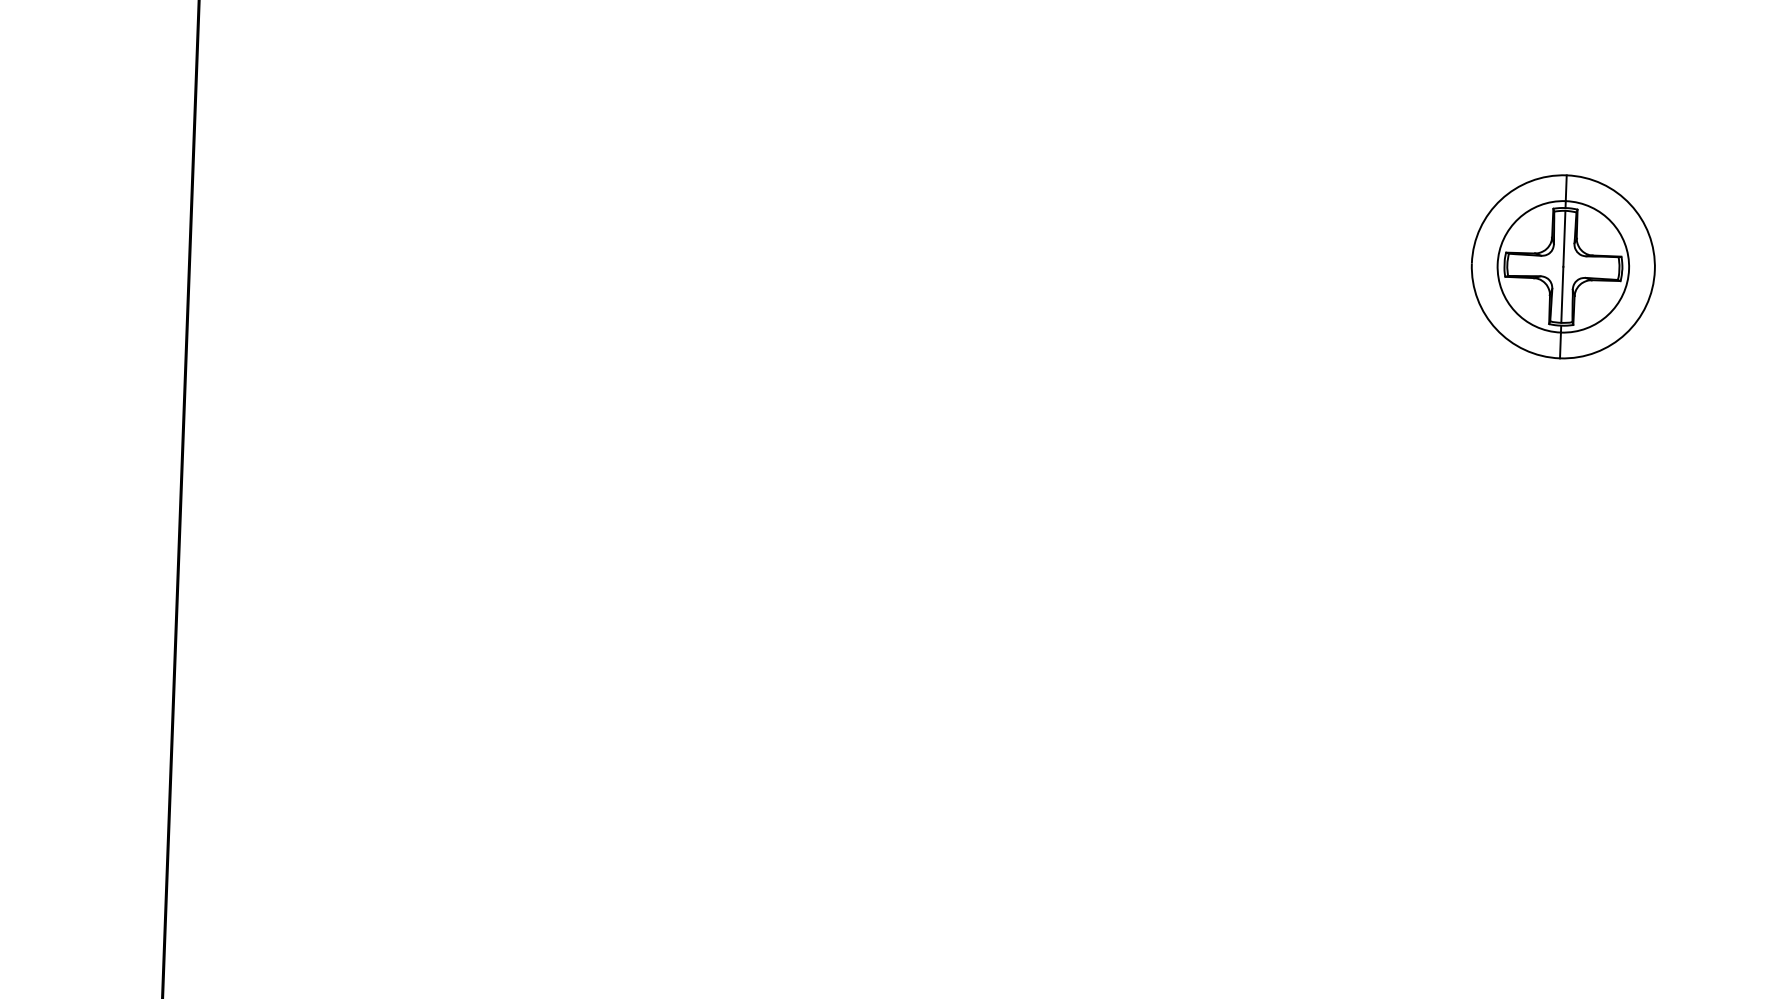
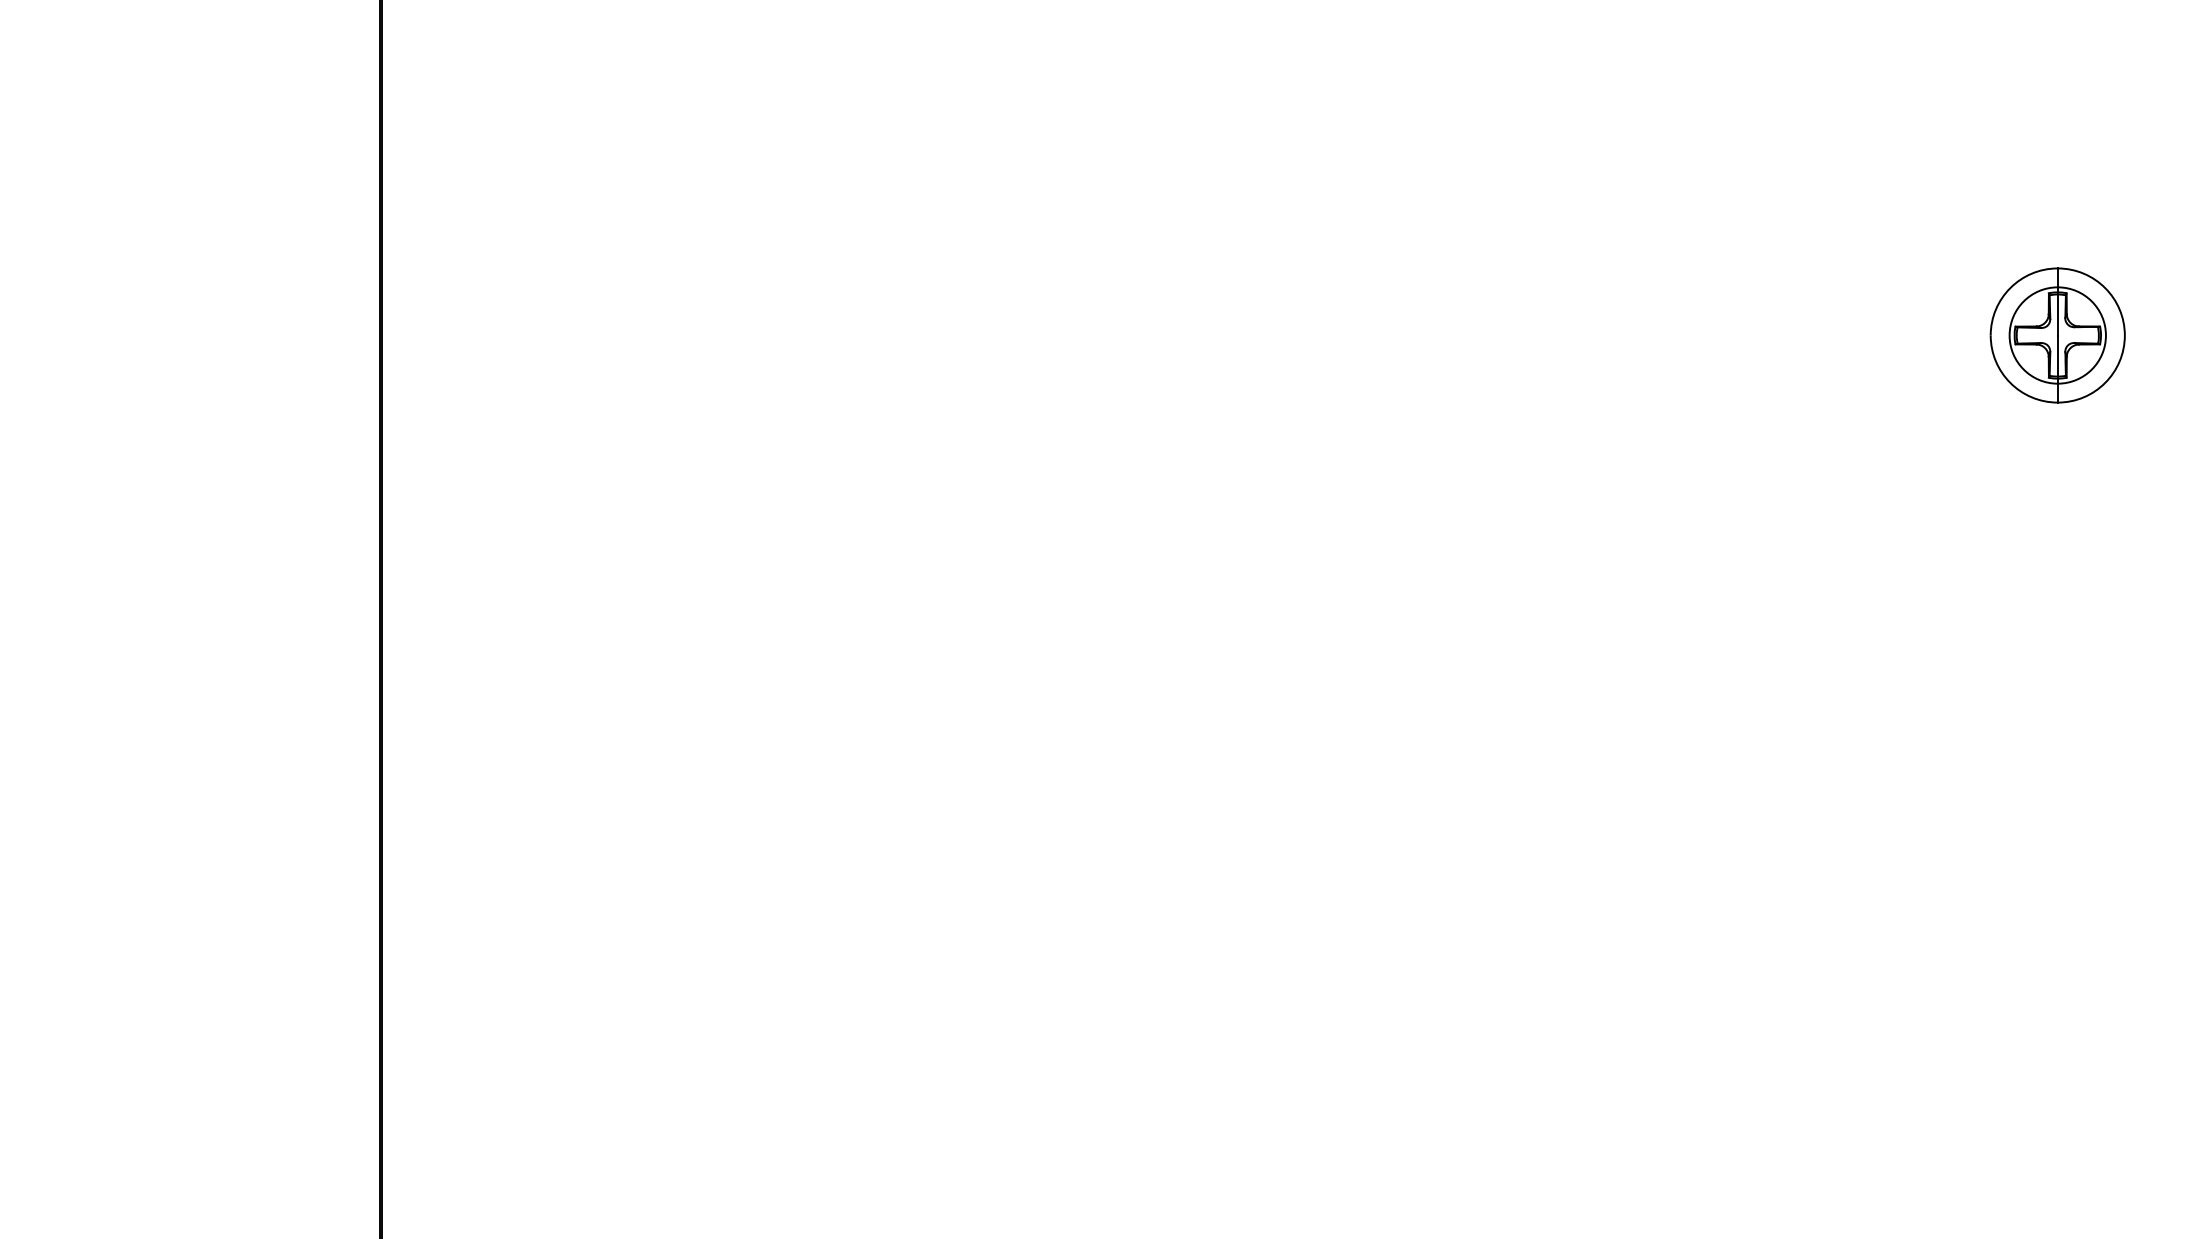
part: (1563, 266) -> (2057, 335), size x0.6

